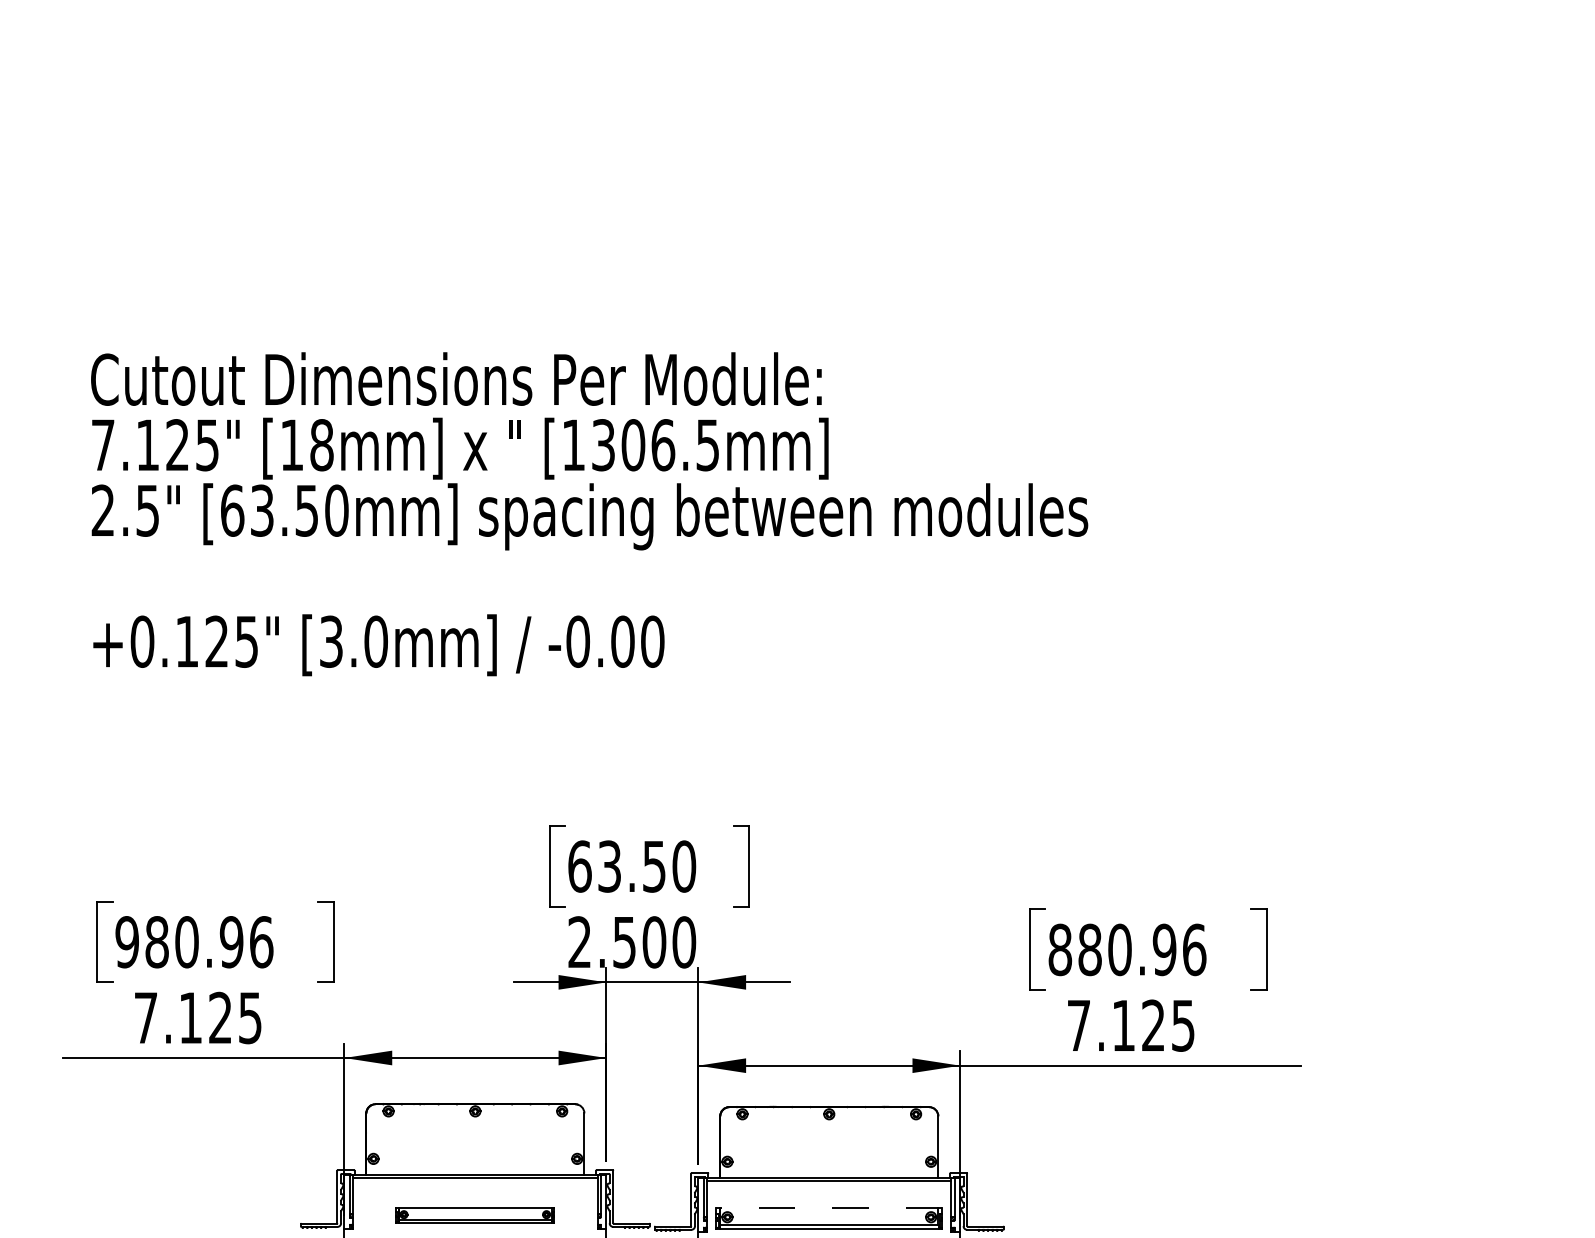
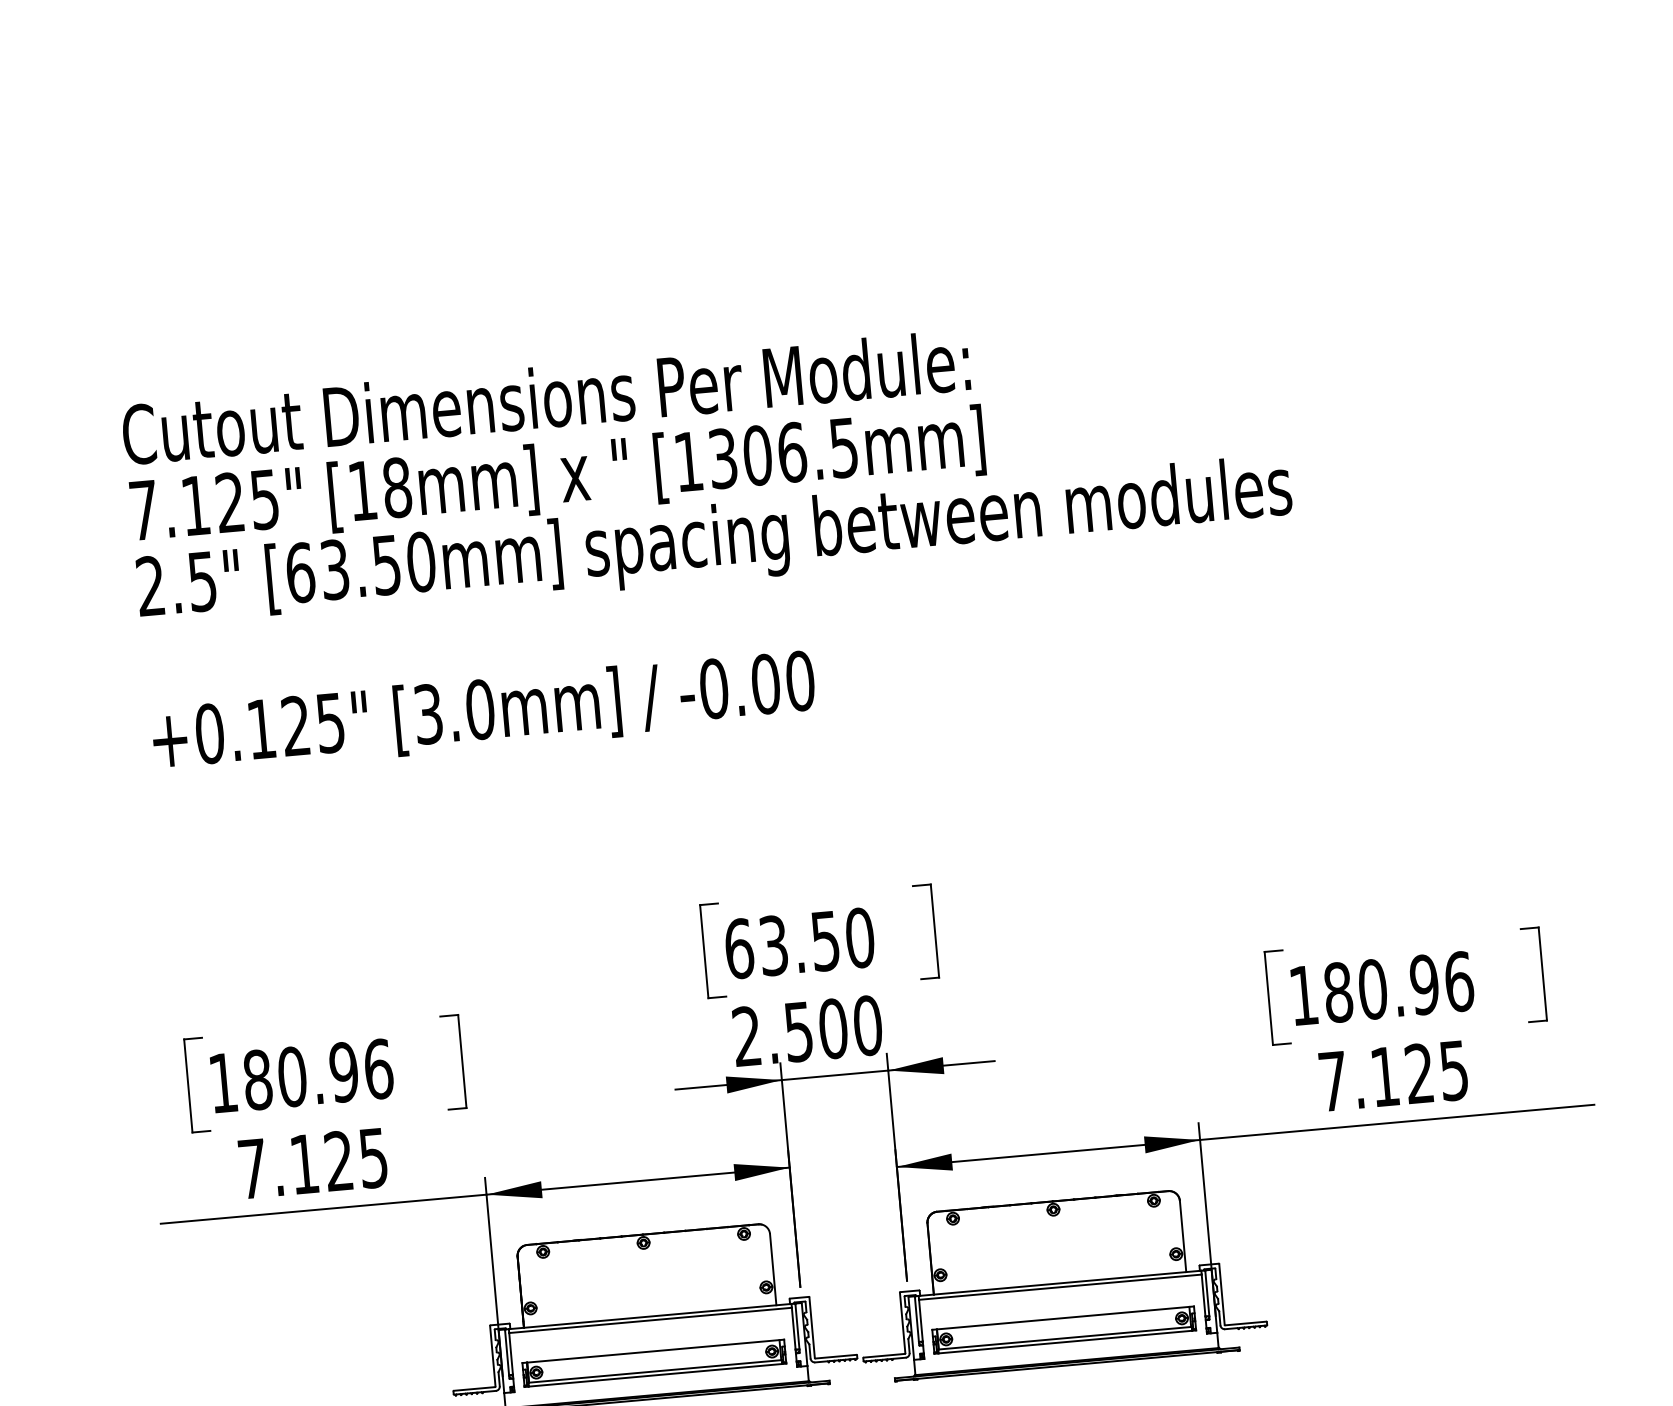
text: (126, 942) -> (222, 1083), 980.96 -> 180.96
text: (1060, 949) -> (1304, 995), 880.96 -> 180.96
line: (828, 1207) -> (1062, 1317), dashed -> solid
part: (474, 1215) -> (653, 1363), size x1.43

